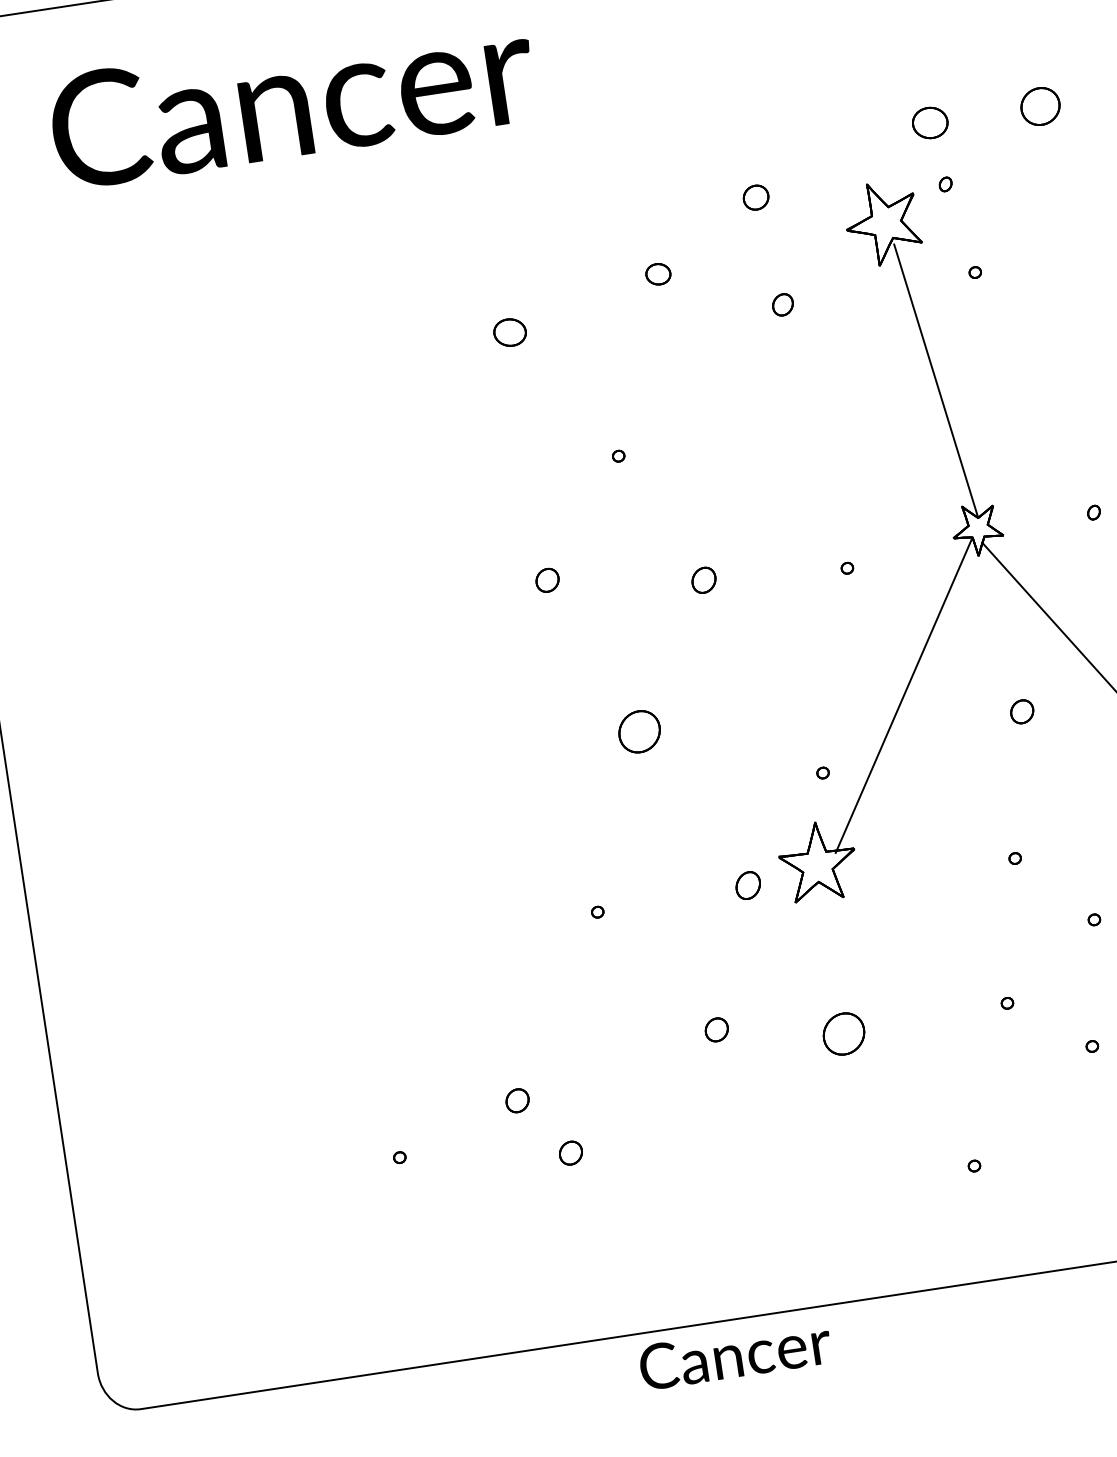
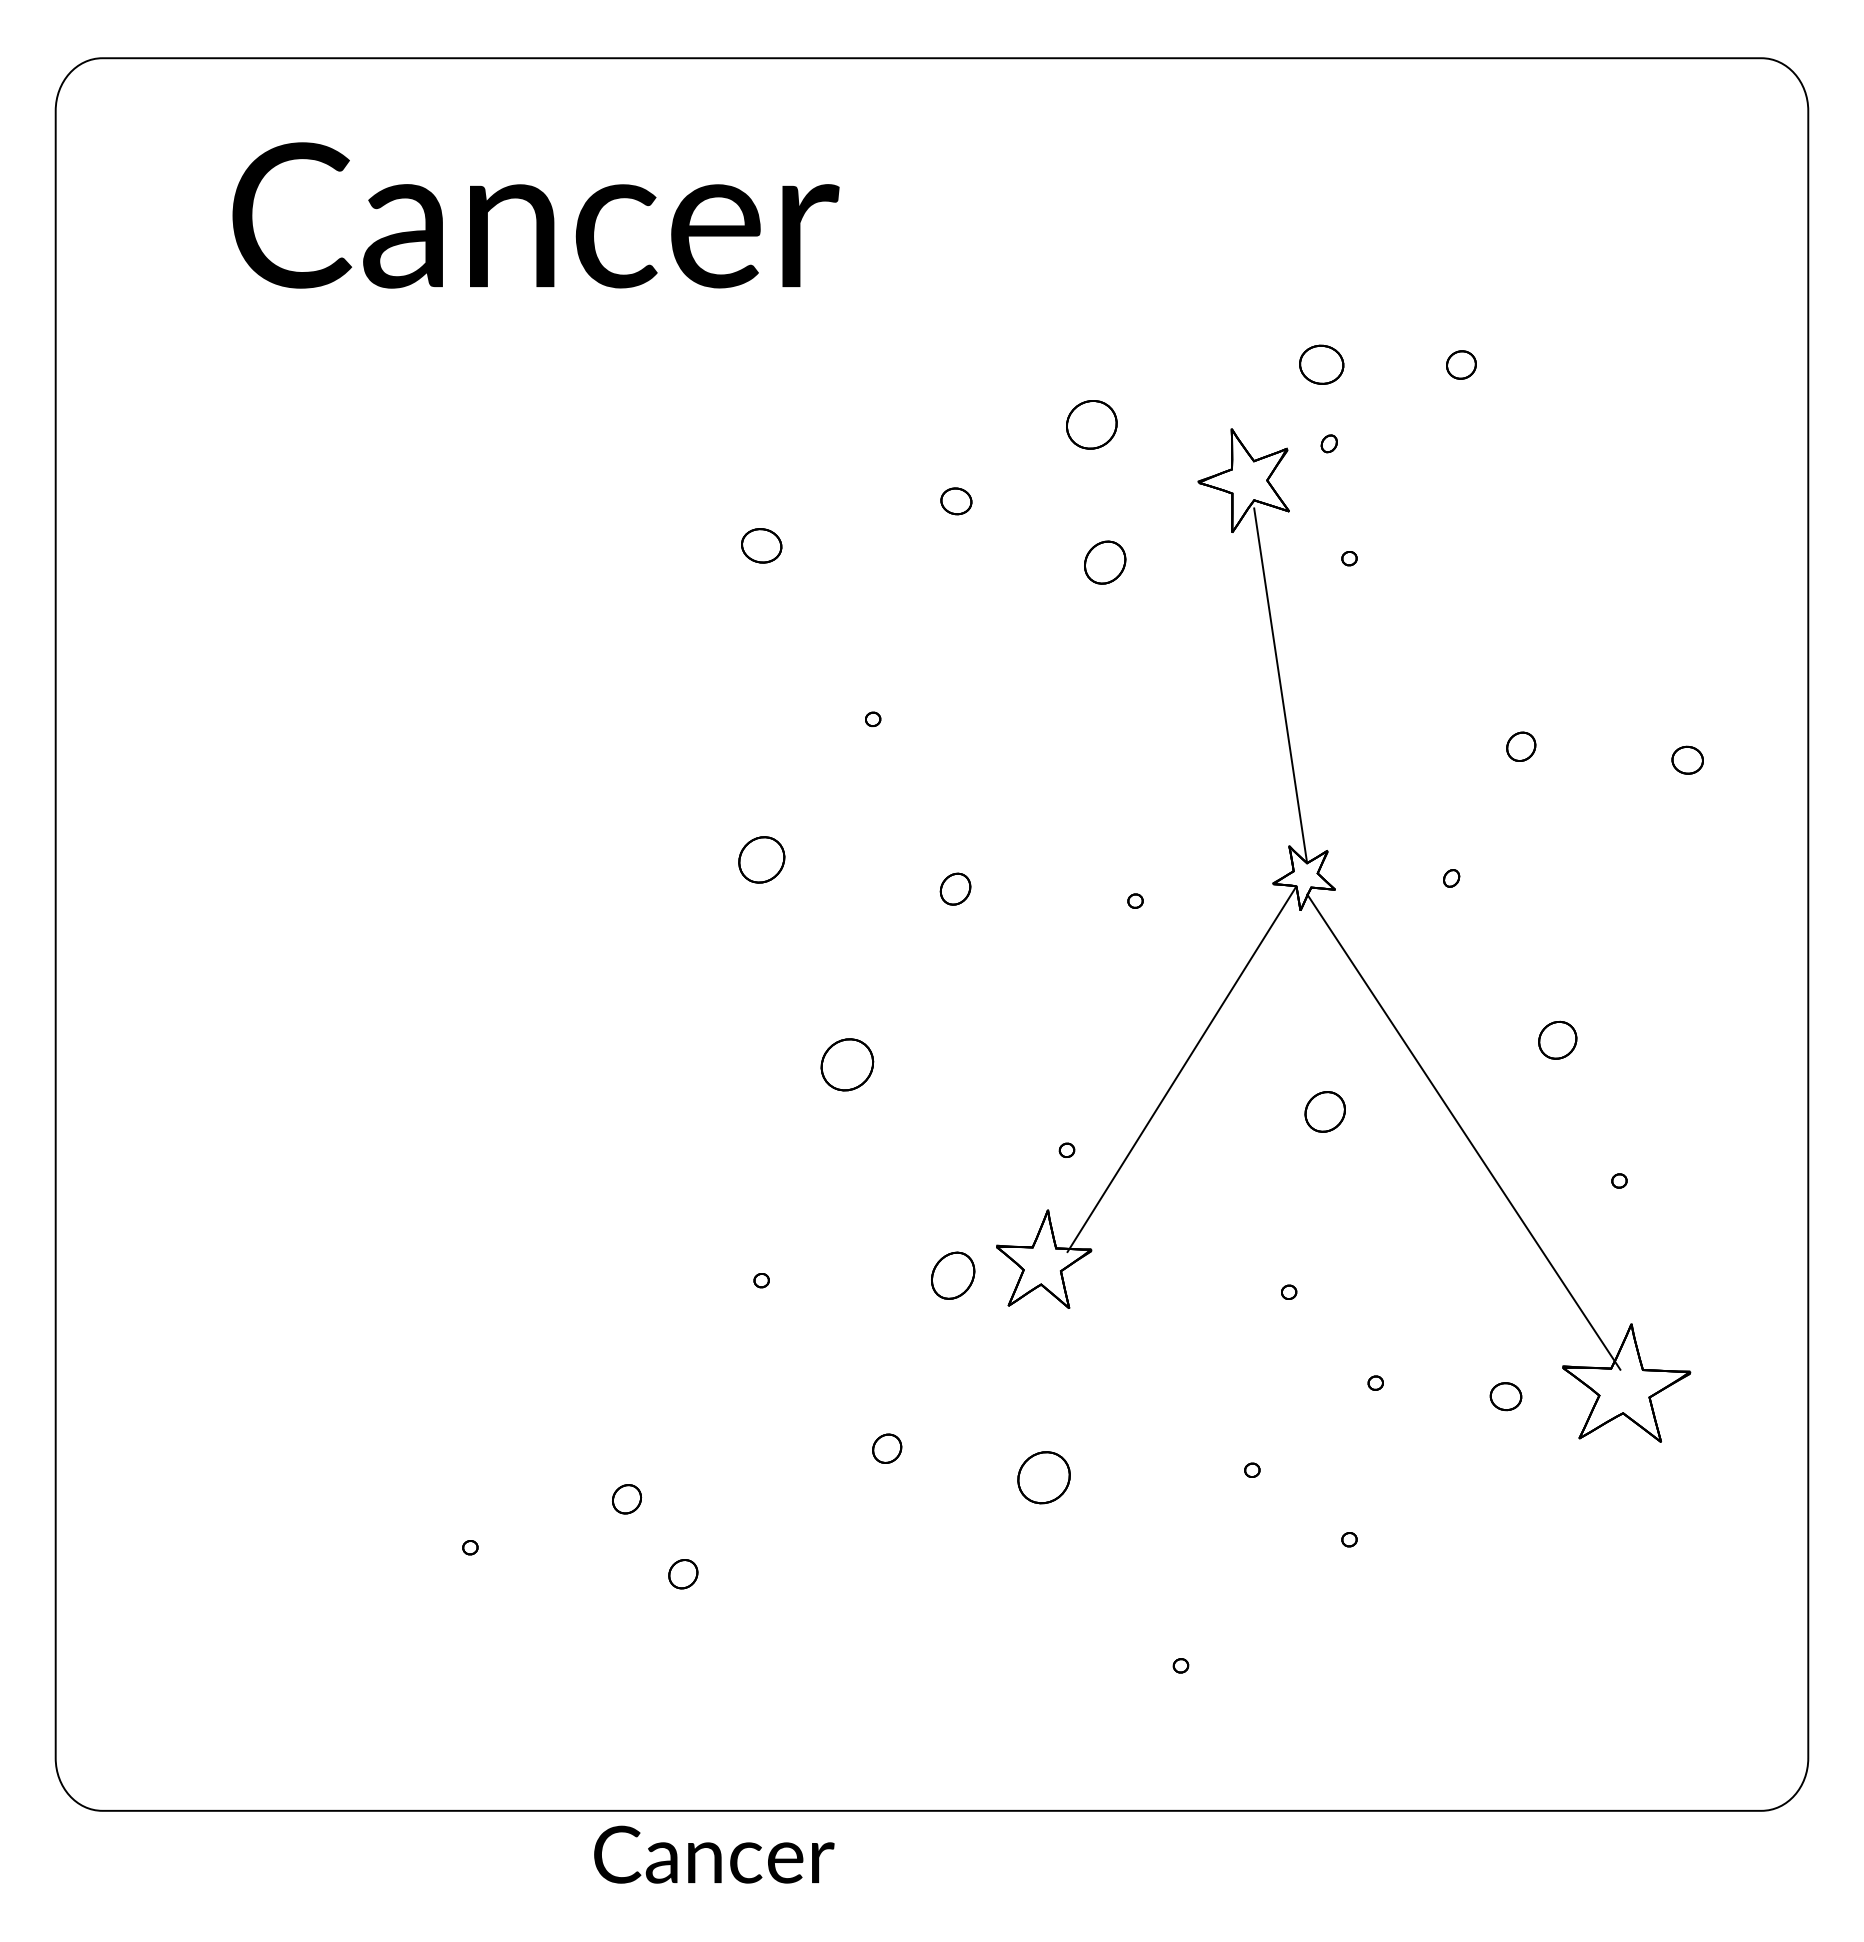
part: (1040, 106) -> (1461, 364), size x0.6
part: (755, 197) -> (1091, 424), size x1.6
part: (782, 304) -> (1104, 562), size x1.6
part: (547, 580) -> (761, 859), size x1.6
part: (1022, 711) -> (1325, 1111), size x1.4
part: (748, 885) -> (953, 1275), size x1.4
text: (735, 1354) -> (714, 1854), moved

